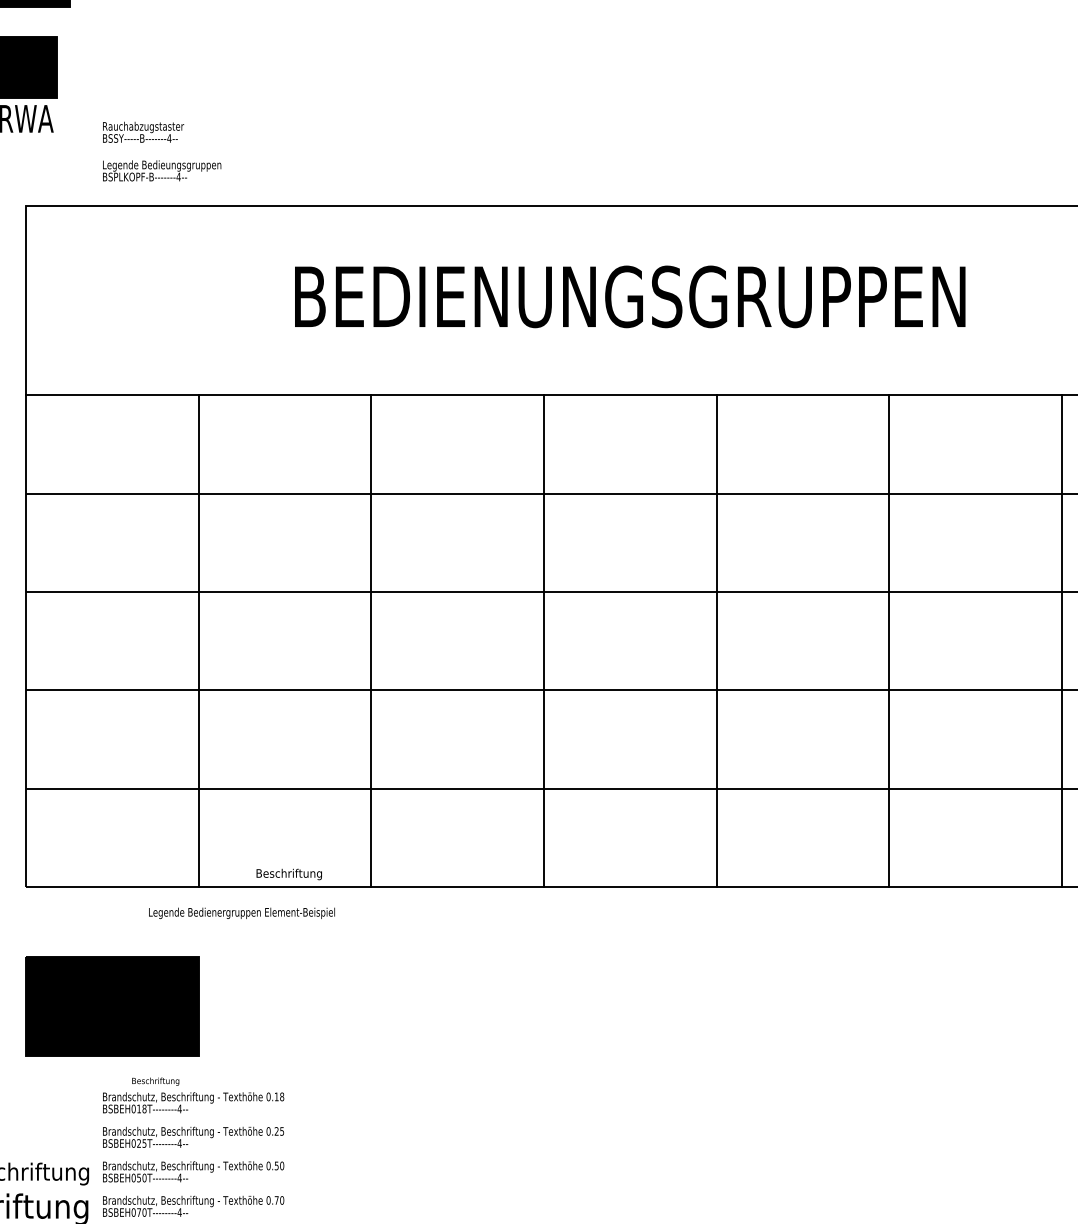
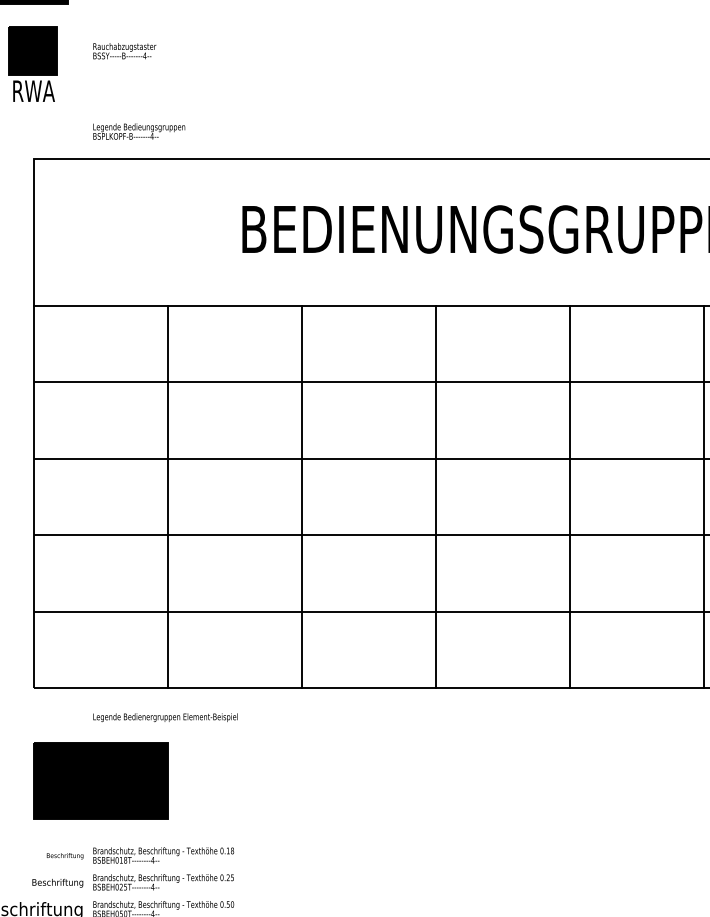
text: (143, 131) -> (124, 50), moved
text: (288, 874) -> (57, 883), moved
text: (241, 912) -> (165, 717), moved
text: (155, 1081) -> (64, 856), moved

